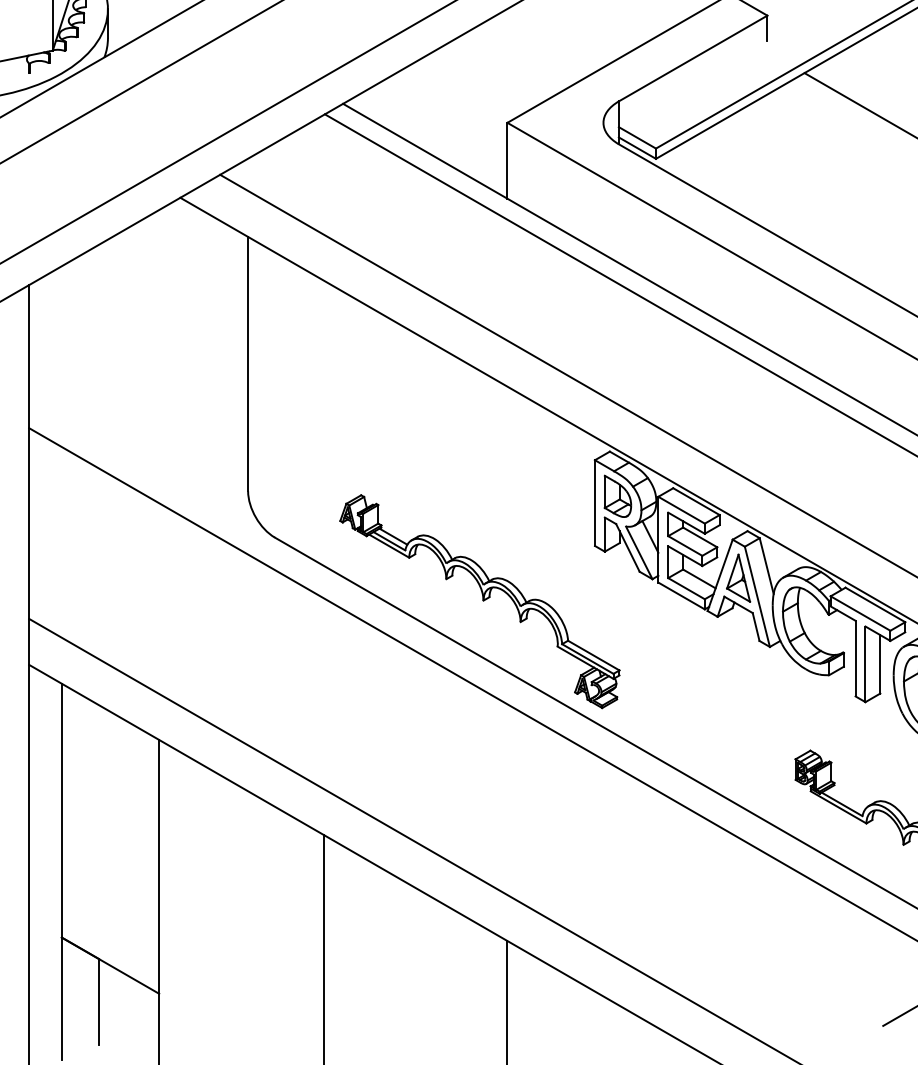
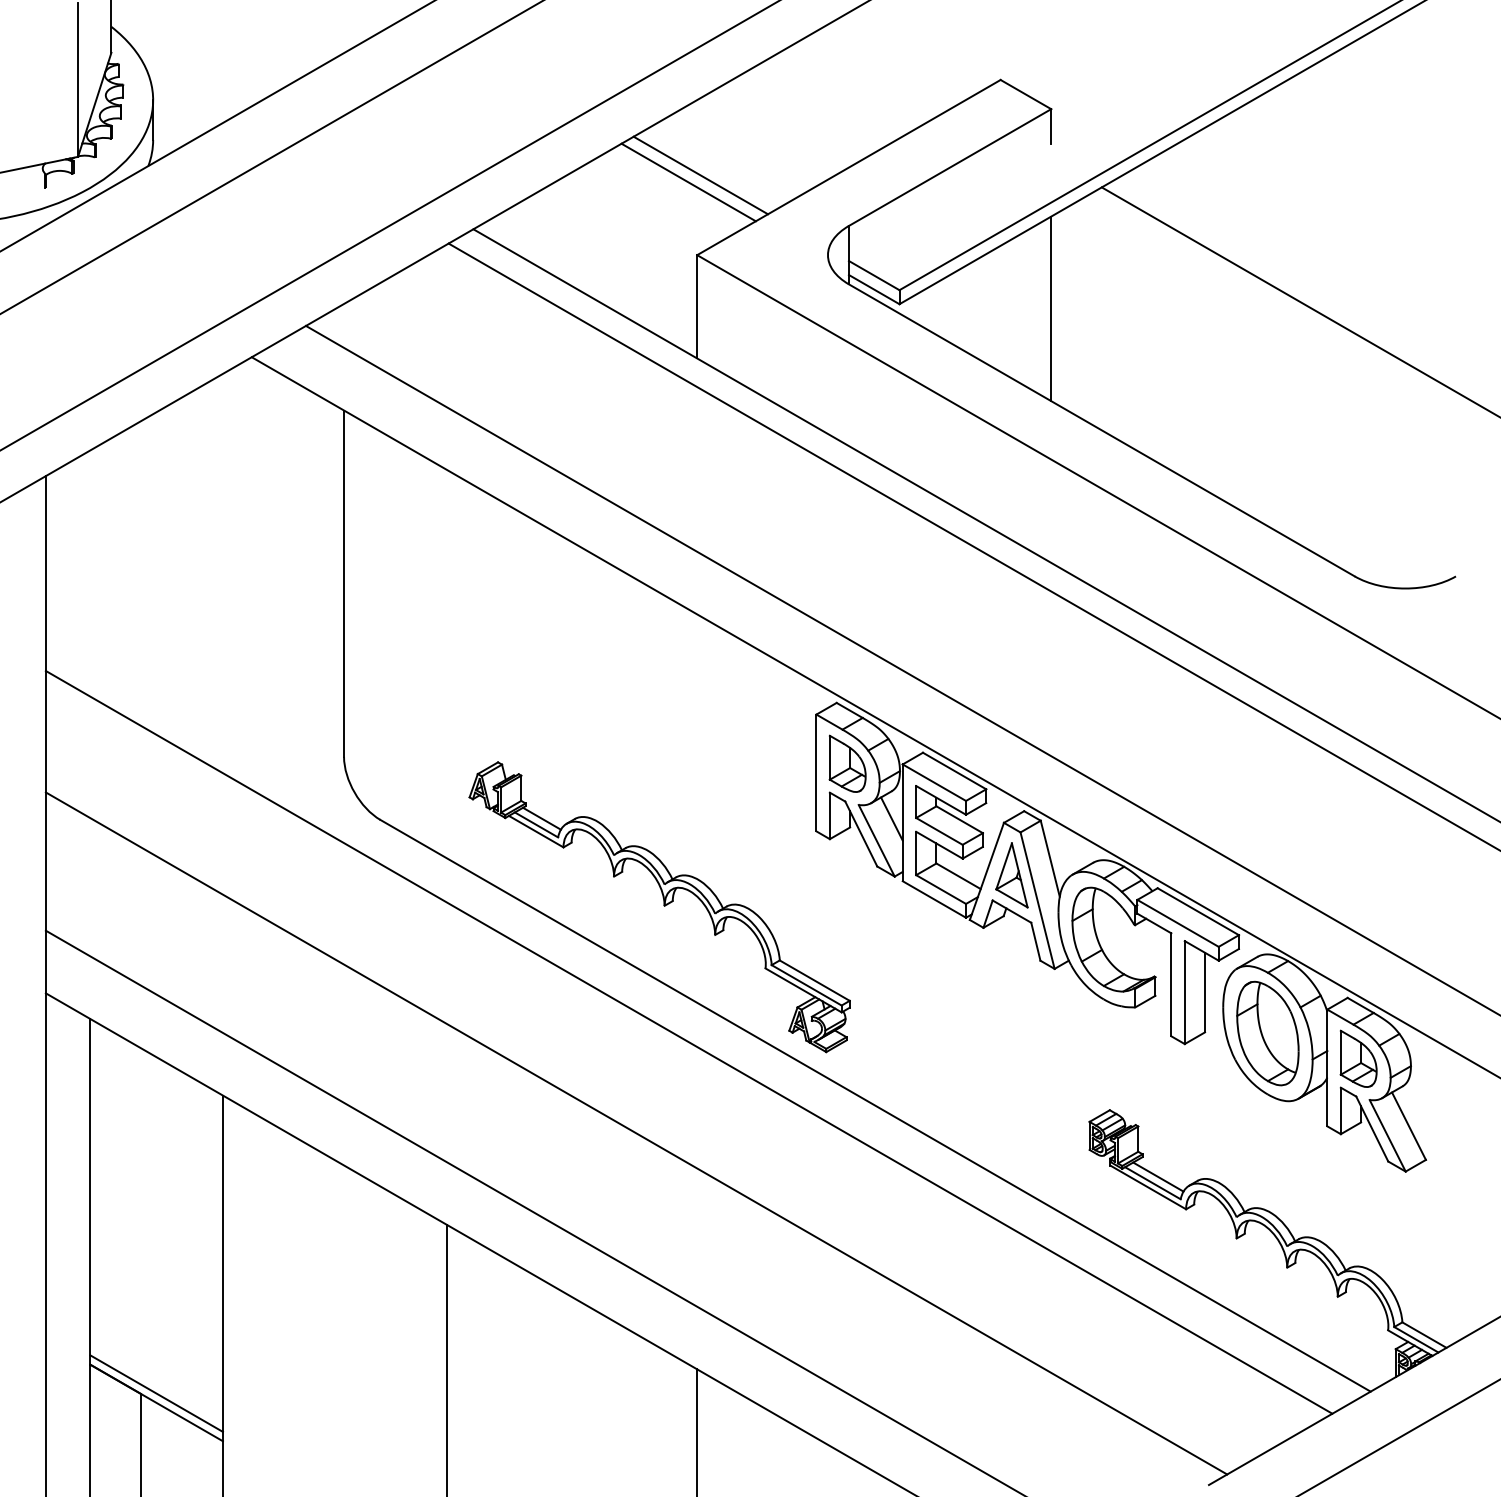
line: (509, 64) -> (700, 175), added
line: (501, 69) -> (688, 182), added
line: (767, 162) -> (1051, 308), added
line: (462, 767) -> (636, 1133), added
line: (846, 799) -> (1158, 1176), added
line: (110, 958) -> (156, 1393), added

